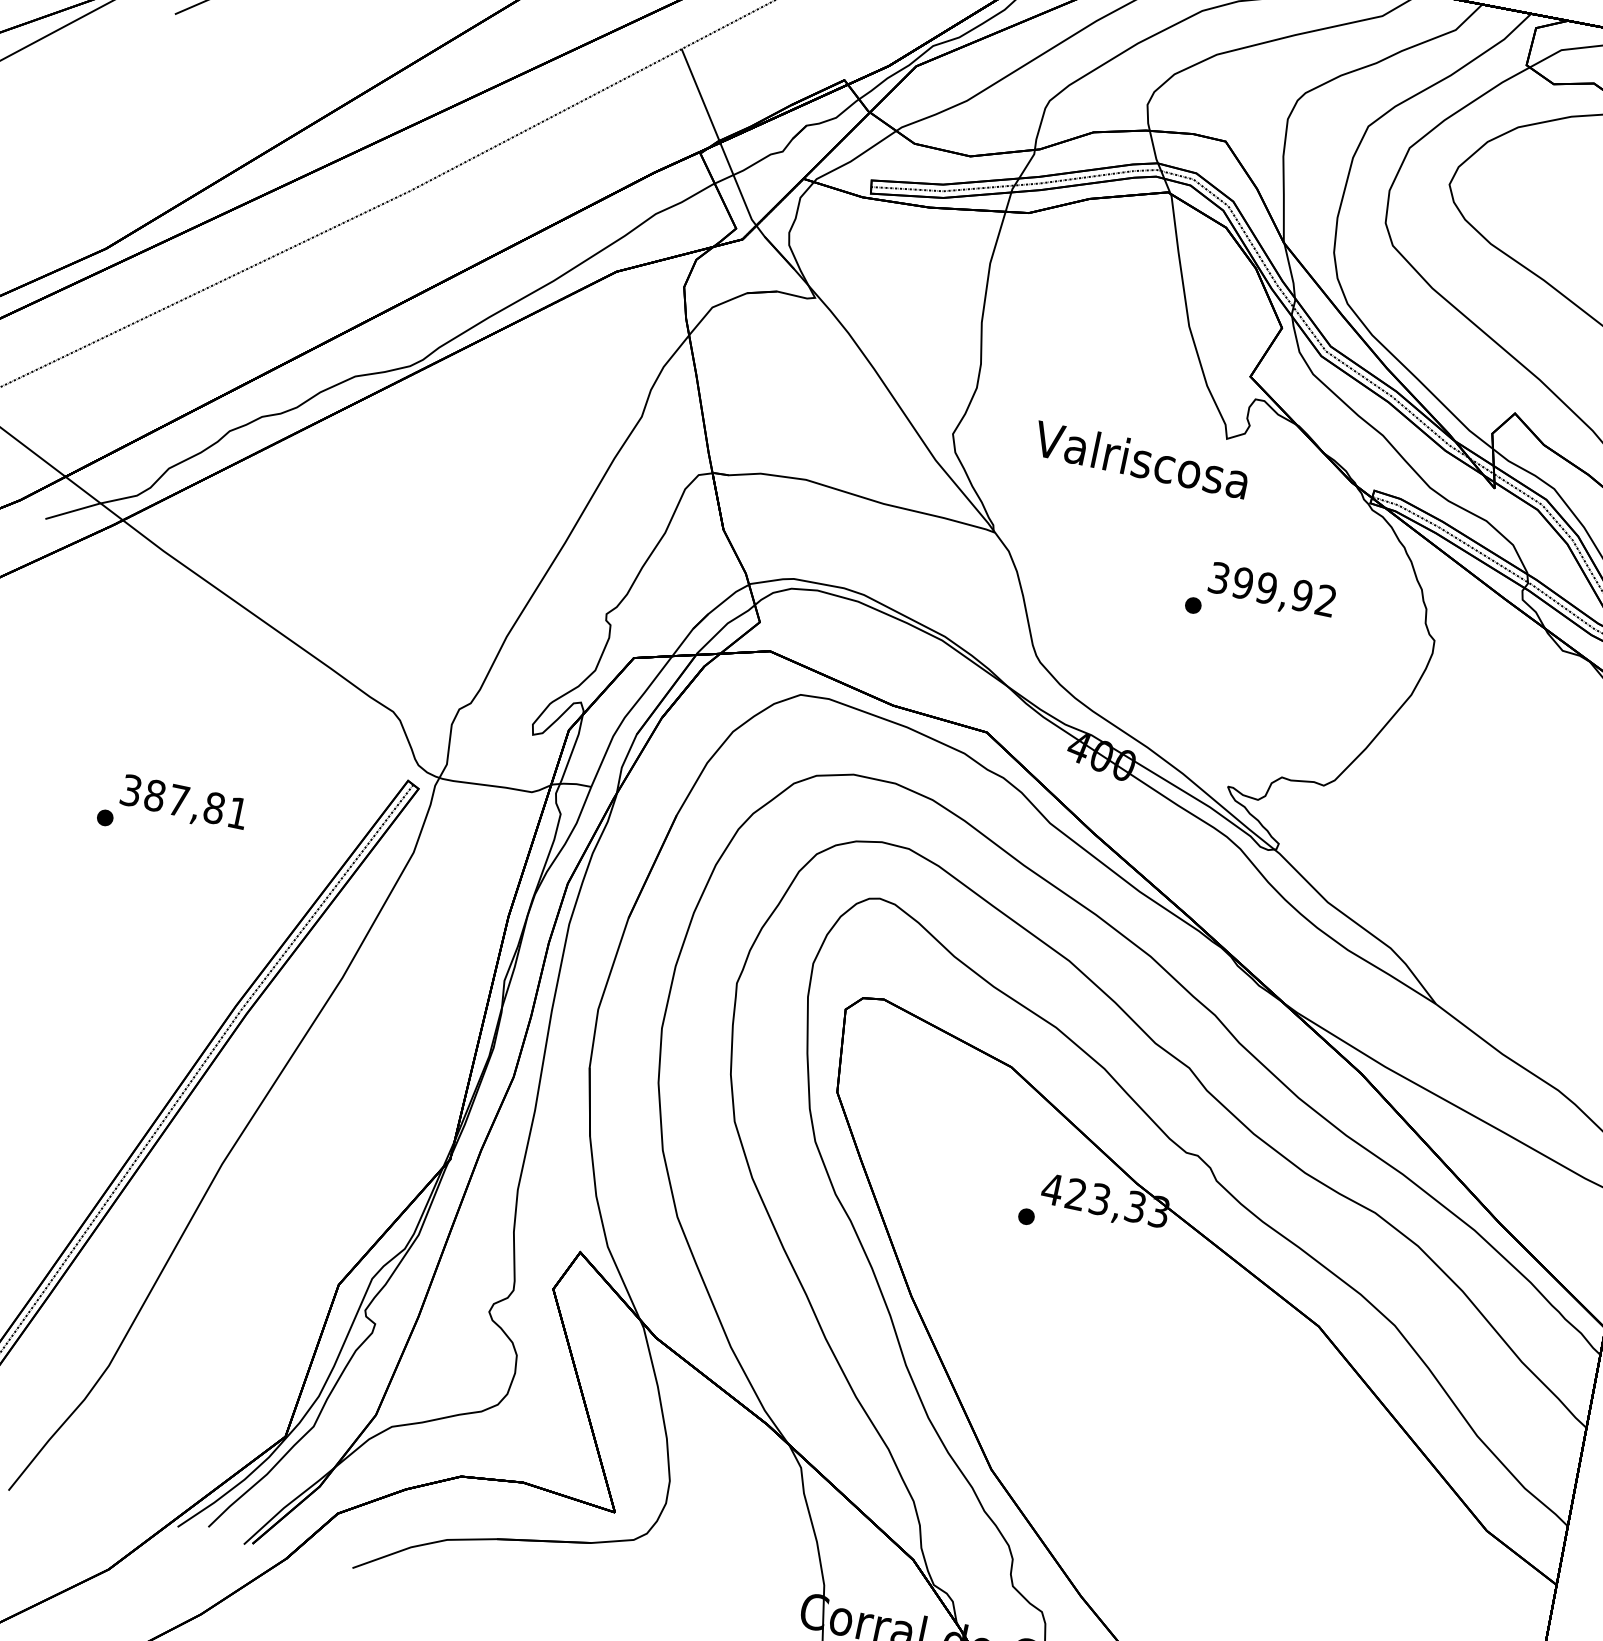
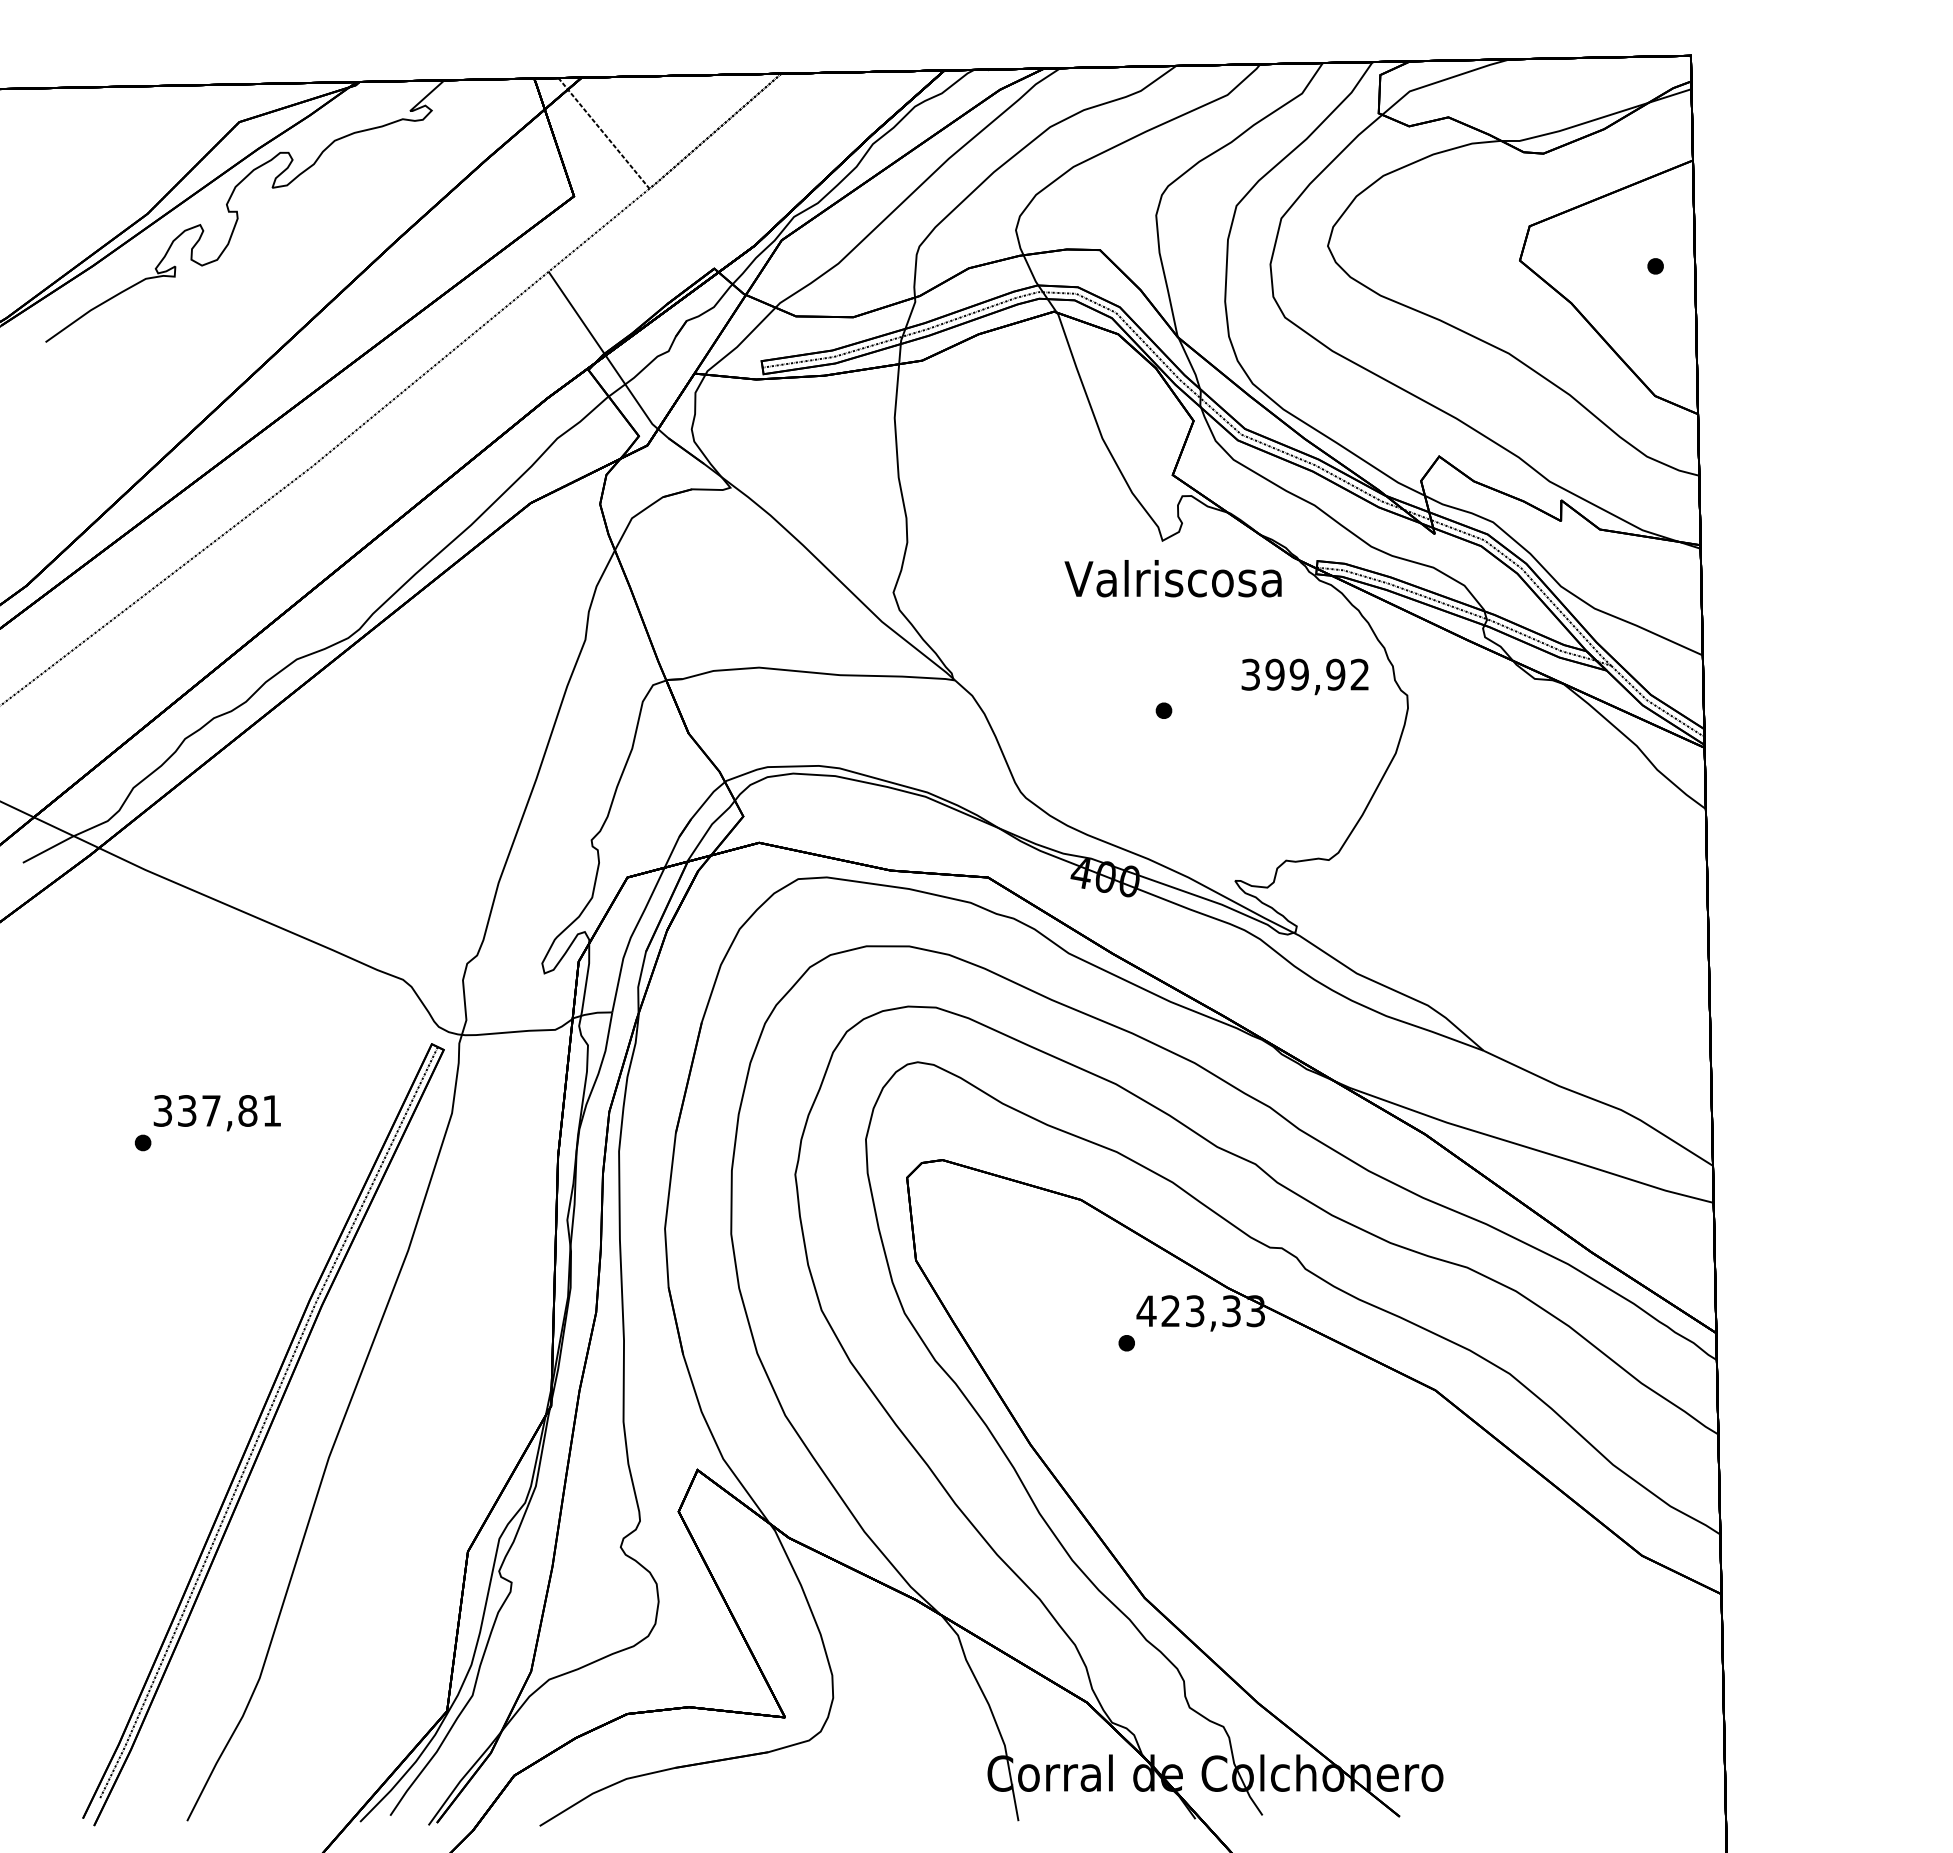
text: (1140, 459) -> (1172, 578), moved
text: (1271, 591) -> (1304, 676), moved
text: (154, 795) -> (186, 1110), 387,81 -> 337,81

